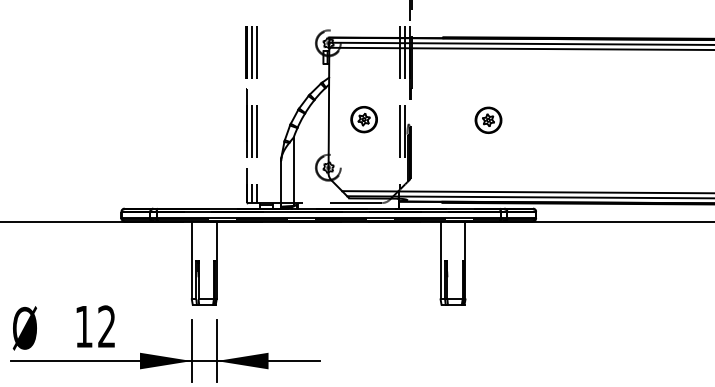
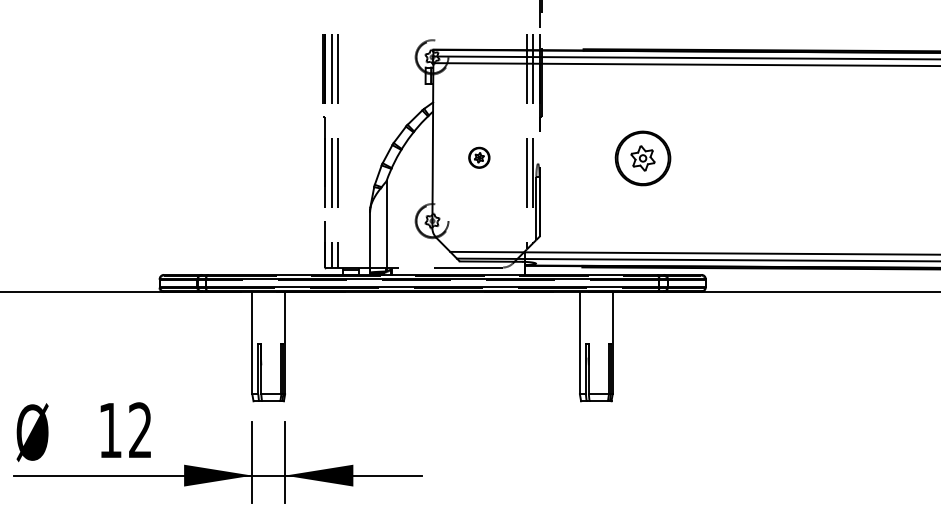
part: (364, 119) -> (479, 157), size x0.6
part: (488, 120) -> (642, 158), size x1.6

